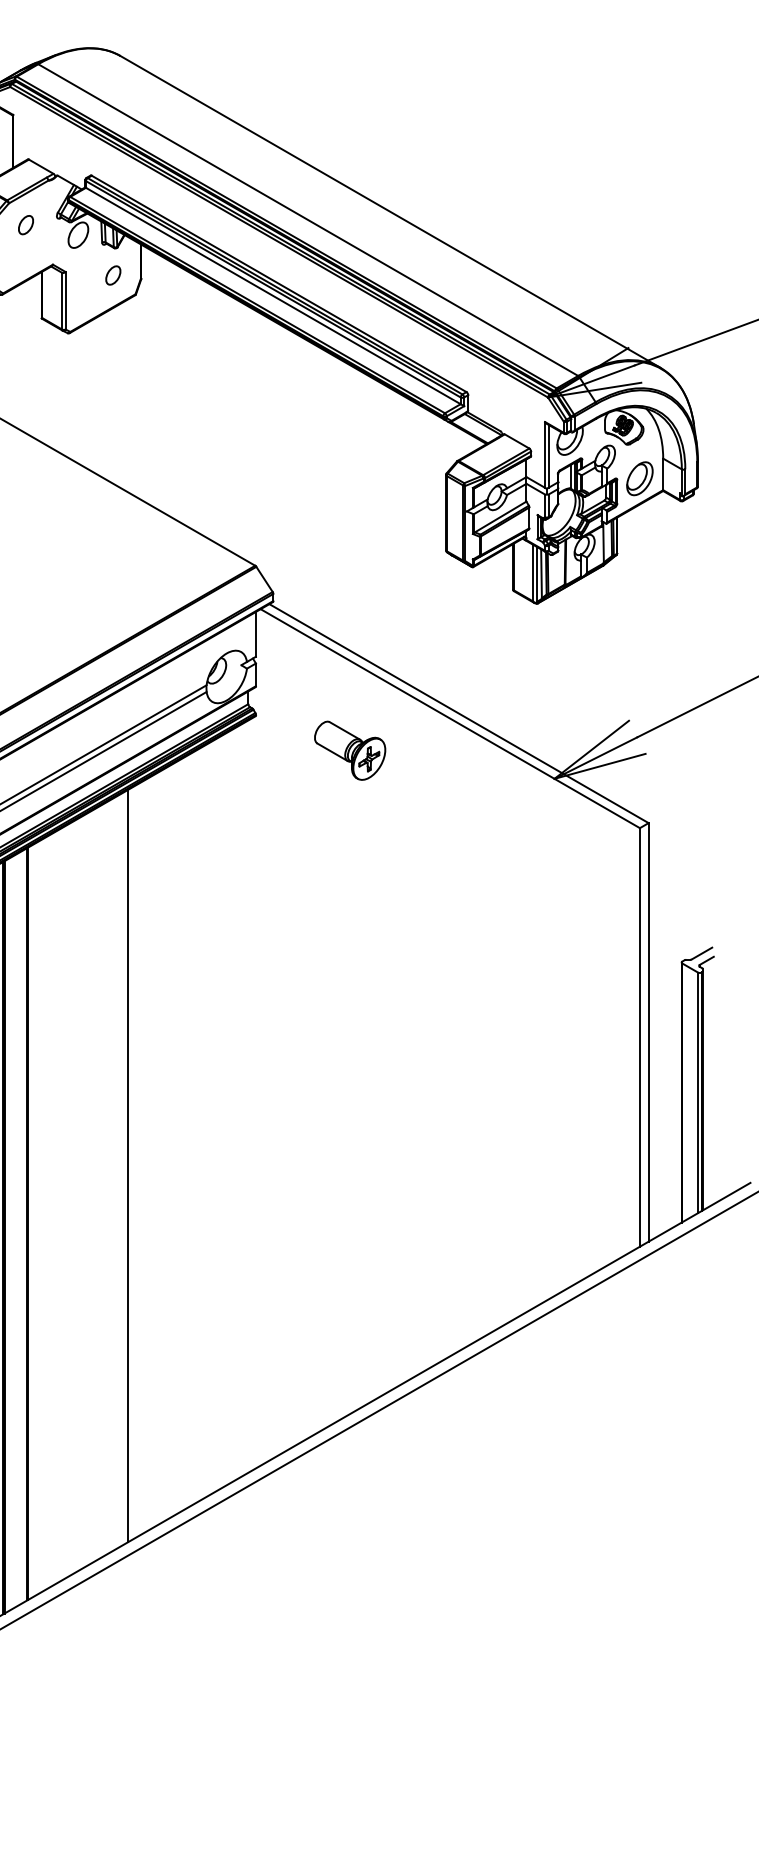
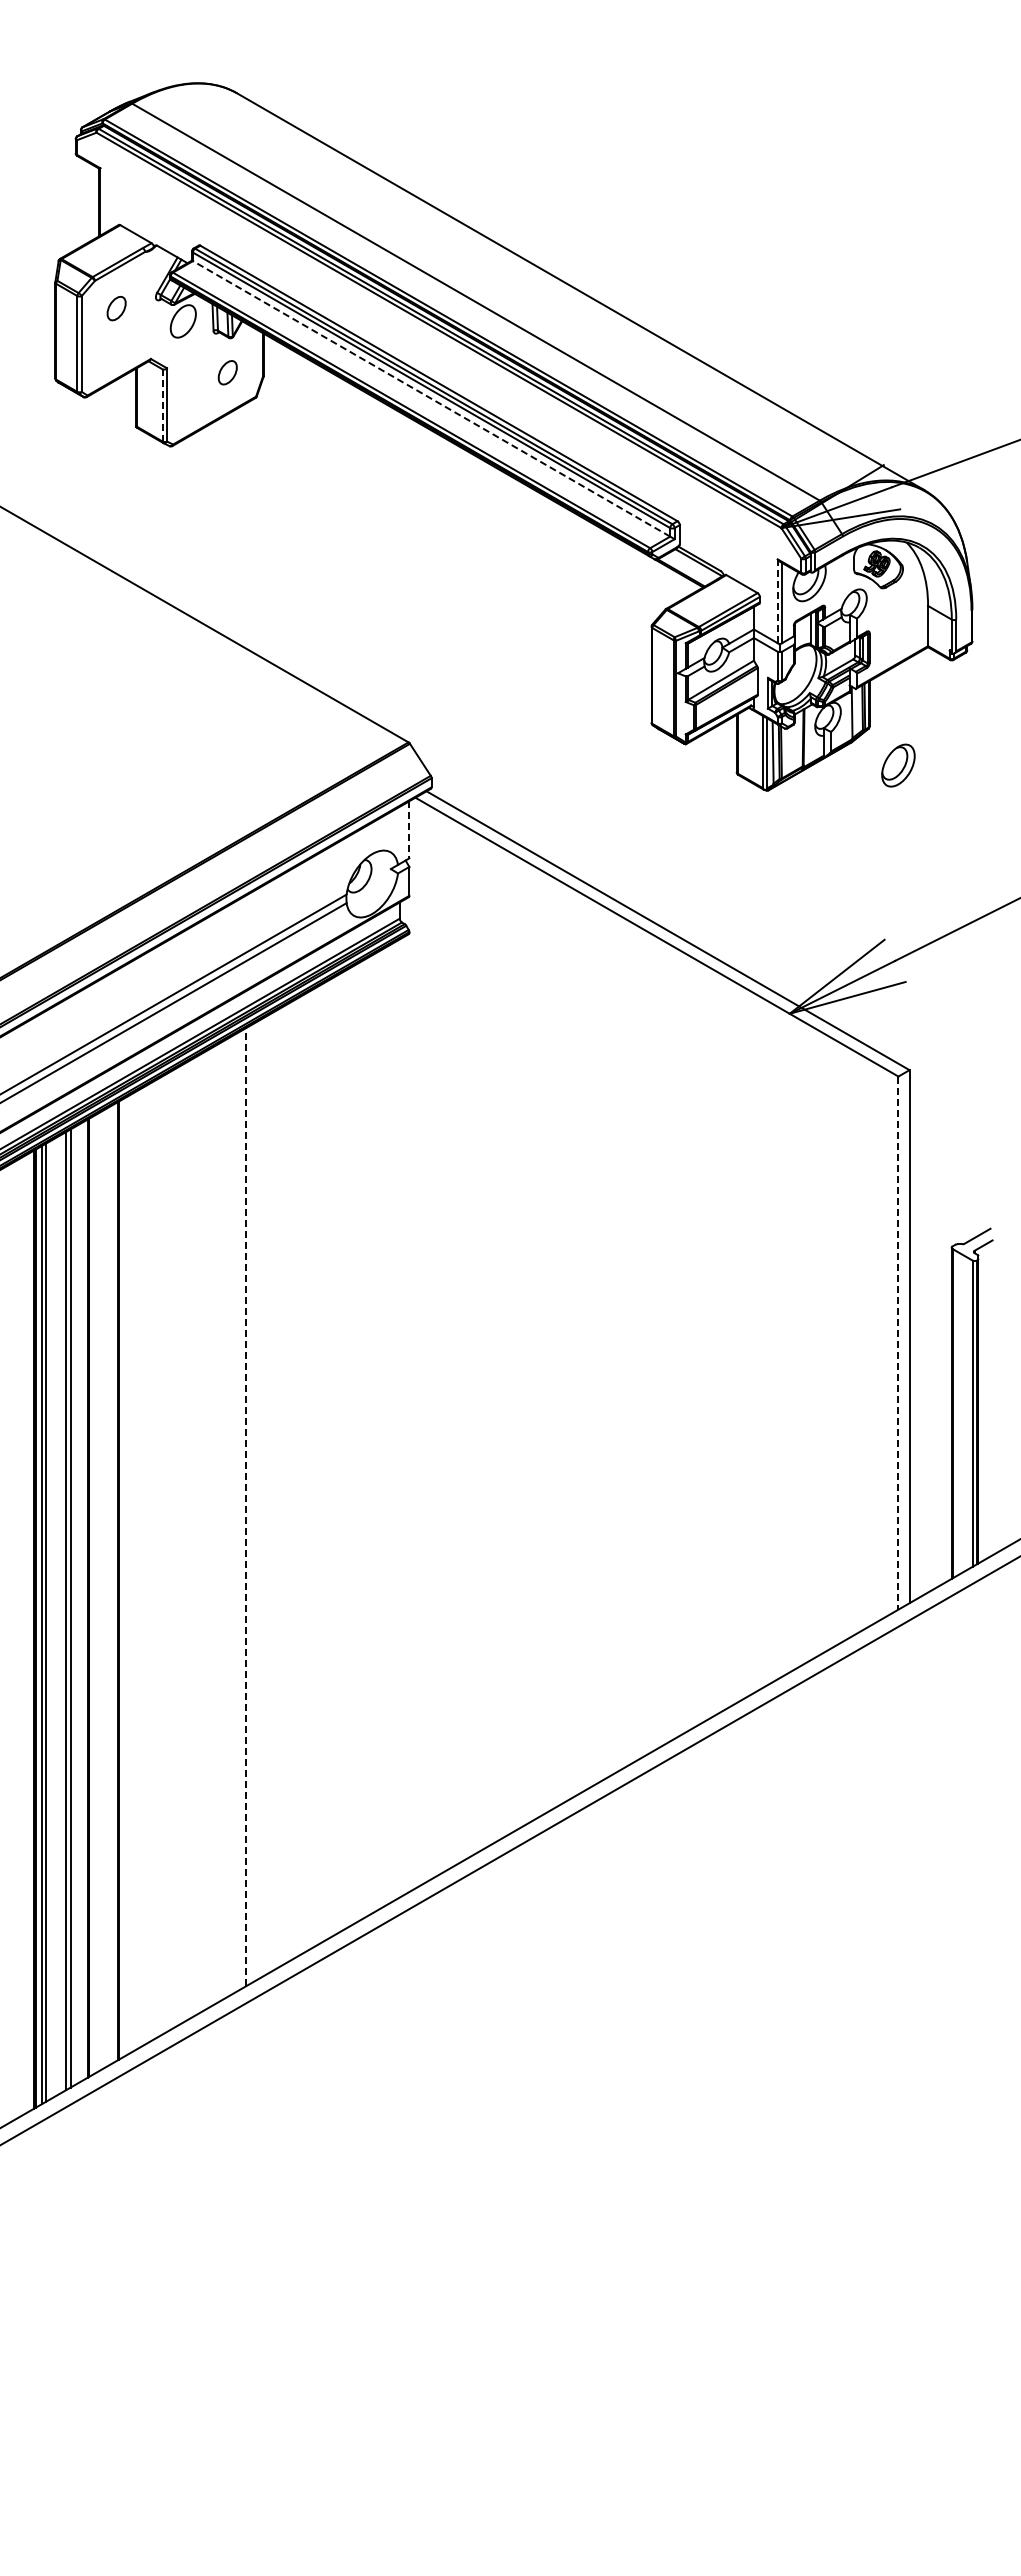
line: (273, 295) -> (431, 398), solid -> dashed
line: (62, 301) -> (162, 405), solid -> dashed
line: (544, 455) -> (777, 601), solid -> dashed
part: (639, 478) -> (898, 765), moved
line: (256, 634) -> (409, 829), solid -> dashed
part: (350, 751) -> (529, 978), removed
line: (639, 1037) -> (898, 1343), solid -> dashed
line: (128, 1165) -> (246, 1506), solid -> dashed

